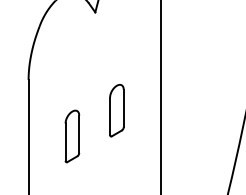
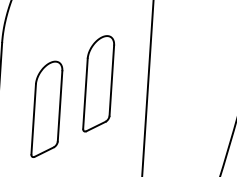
part: (116, 110) -> (98, 83), size x1.67
part: (72, 136) -> (47, 109), size x1.67

